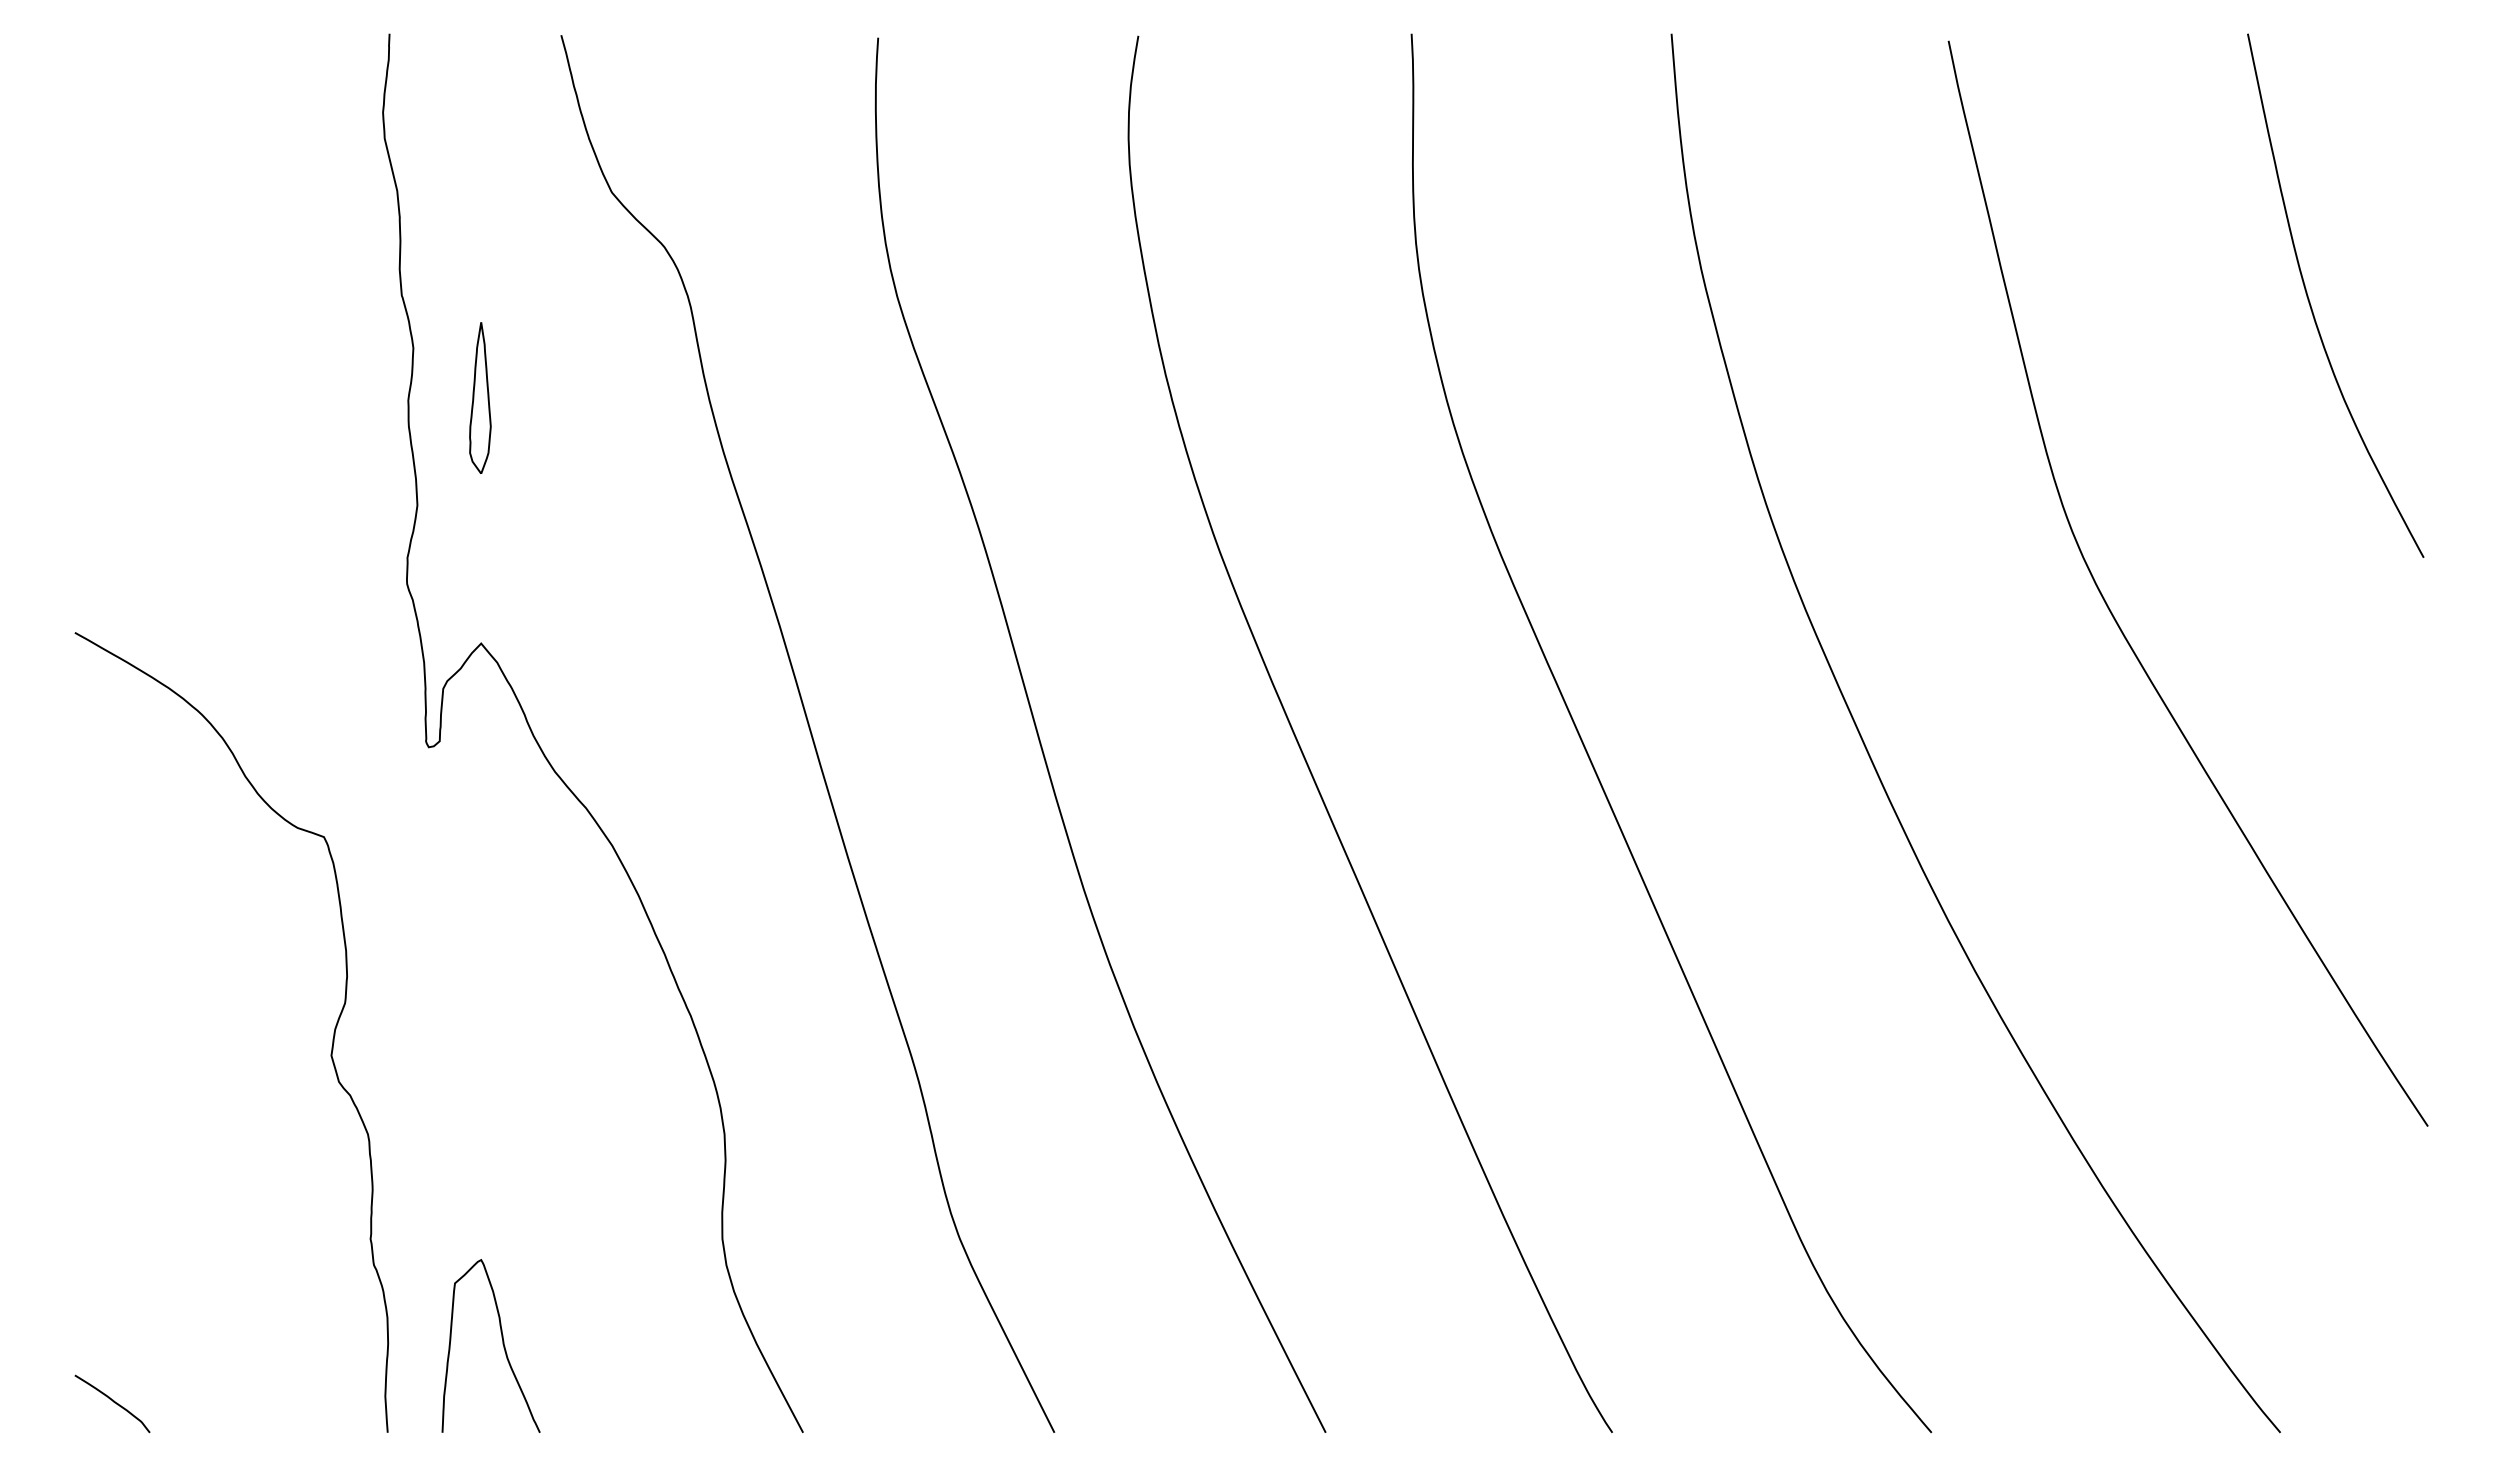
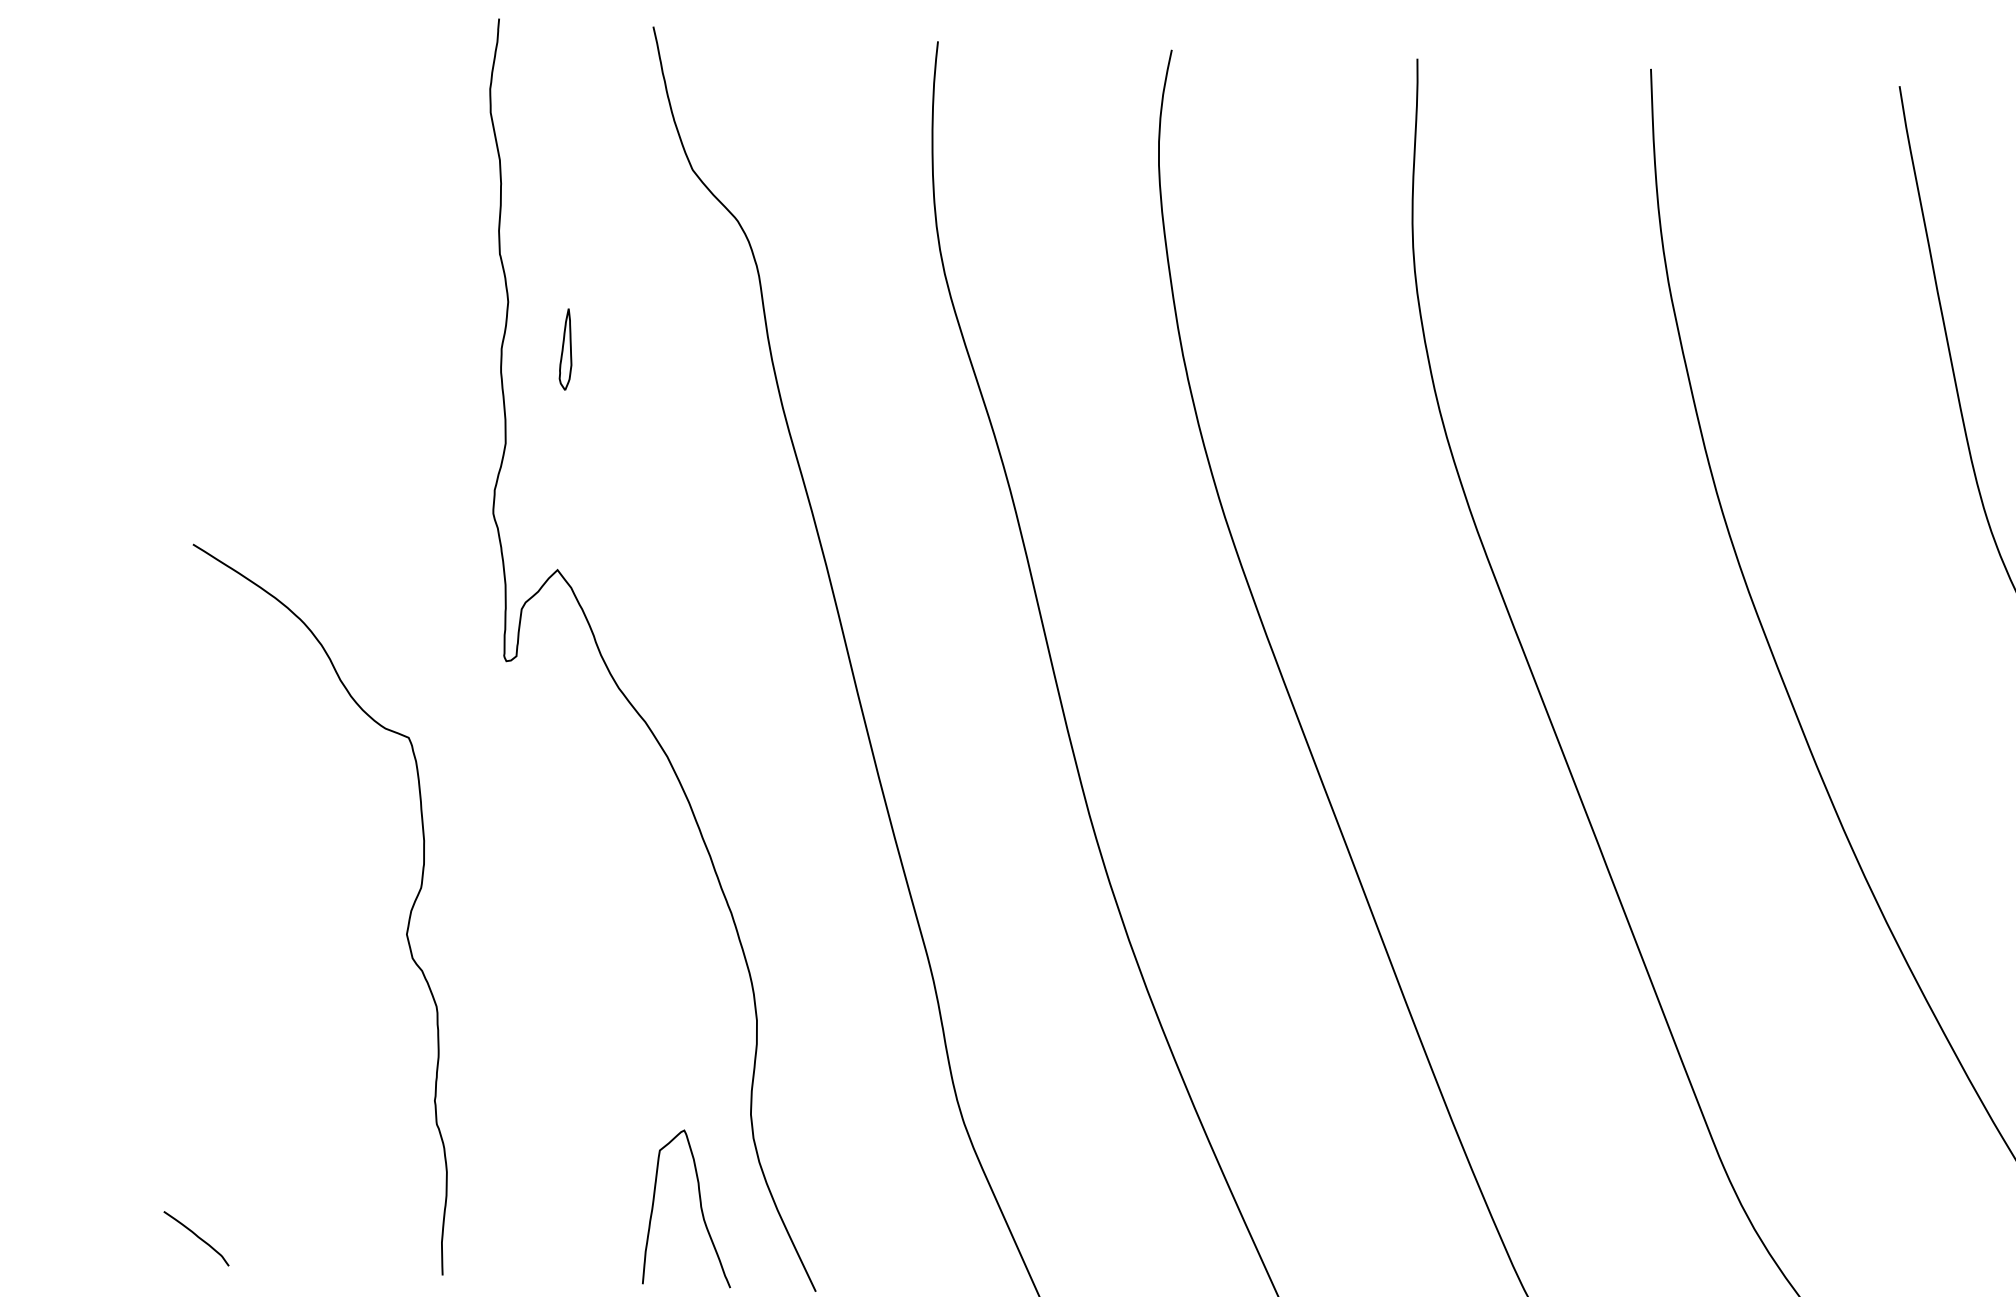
part: (480, 397) -> (566, 348), size x0.6
curve: (502, 1344) -> (700, 1207), moved

